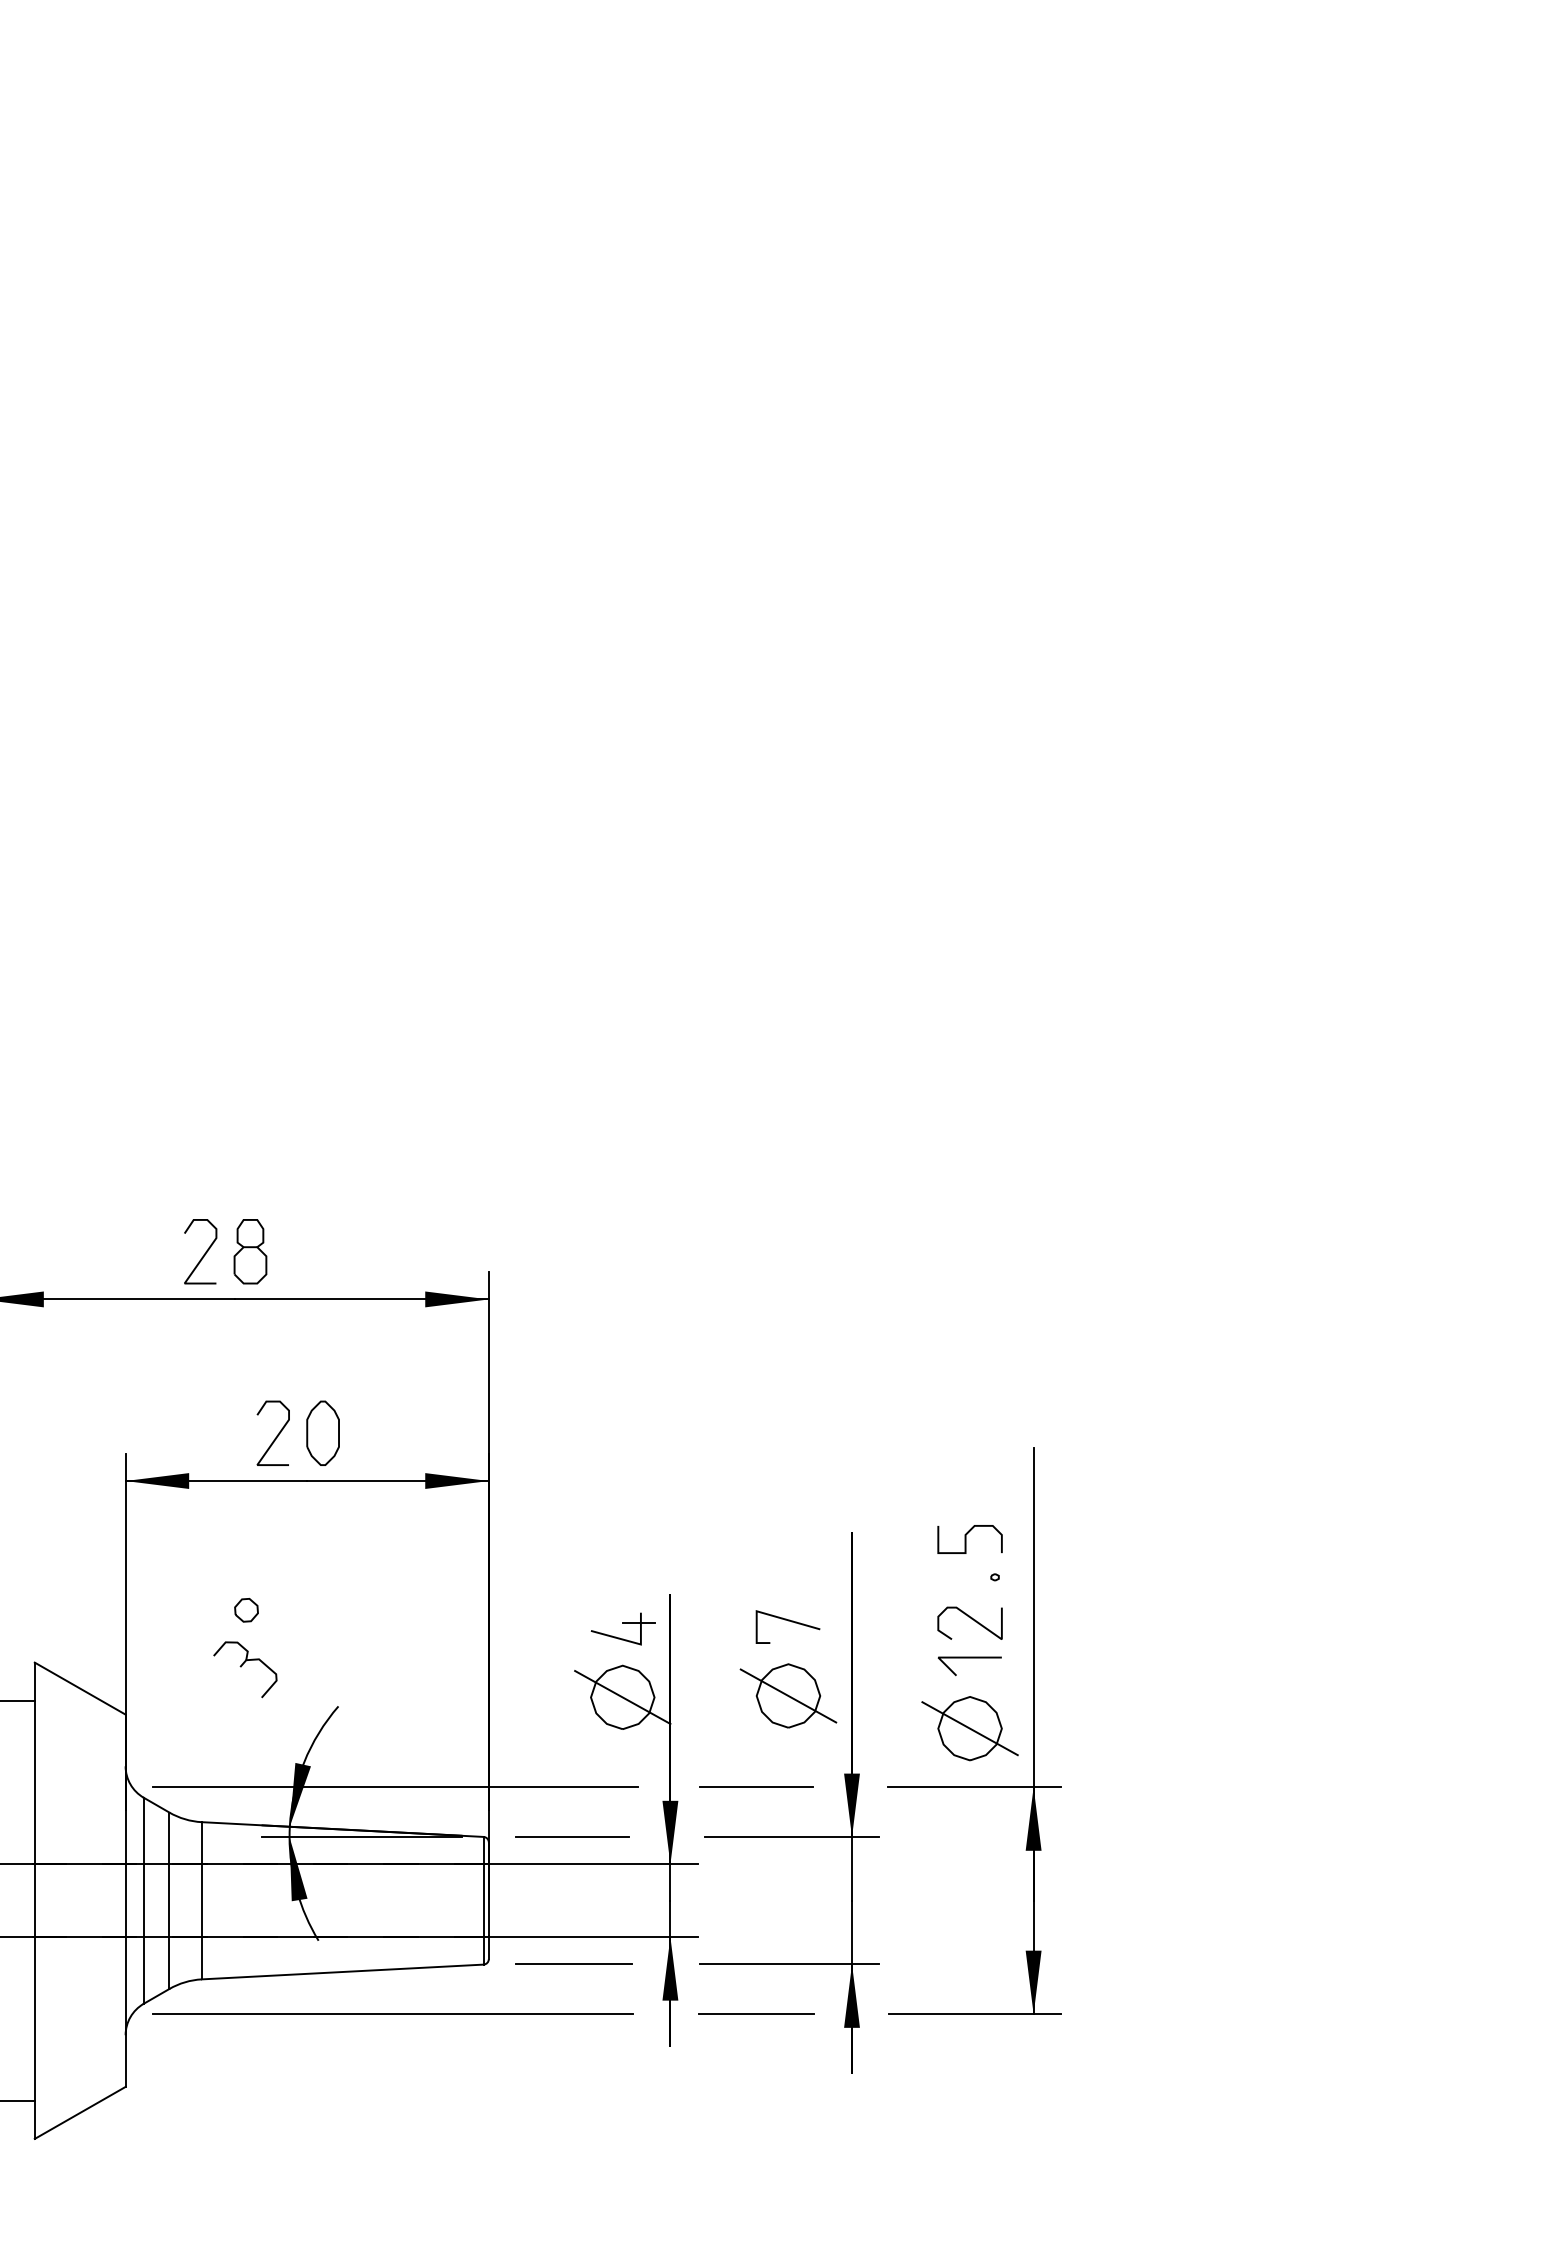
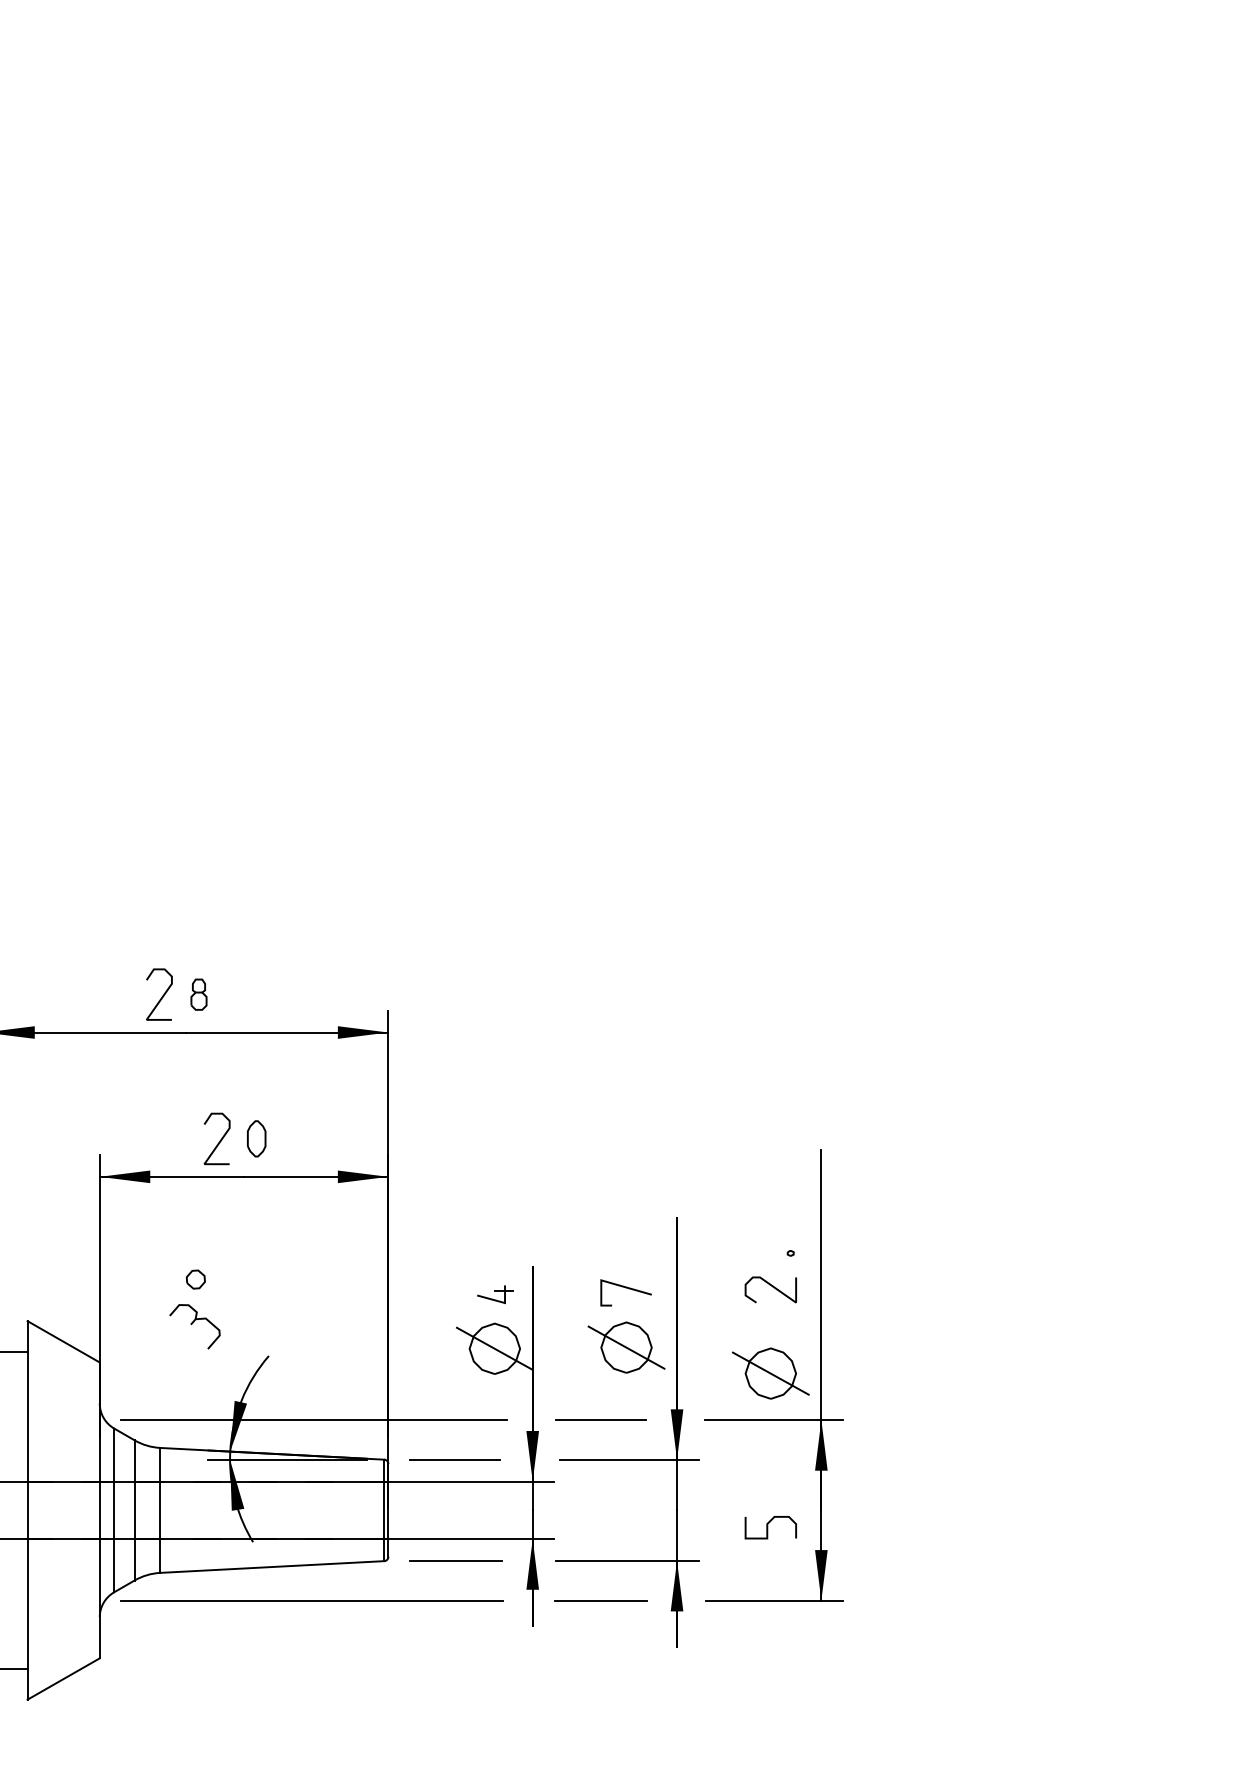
part: (250, 1251) -> (199, 994), size x0.6
part: (322, 1432) -> (256, 1138), size x0.7
curve: (966, 1539) -> (768, 1527), moved
part: (622, 1628) -> (494, 1294), size x0.7
line: (969, 1658) -> (770, 1317), removed

